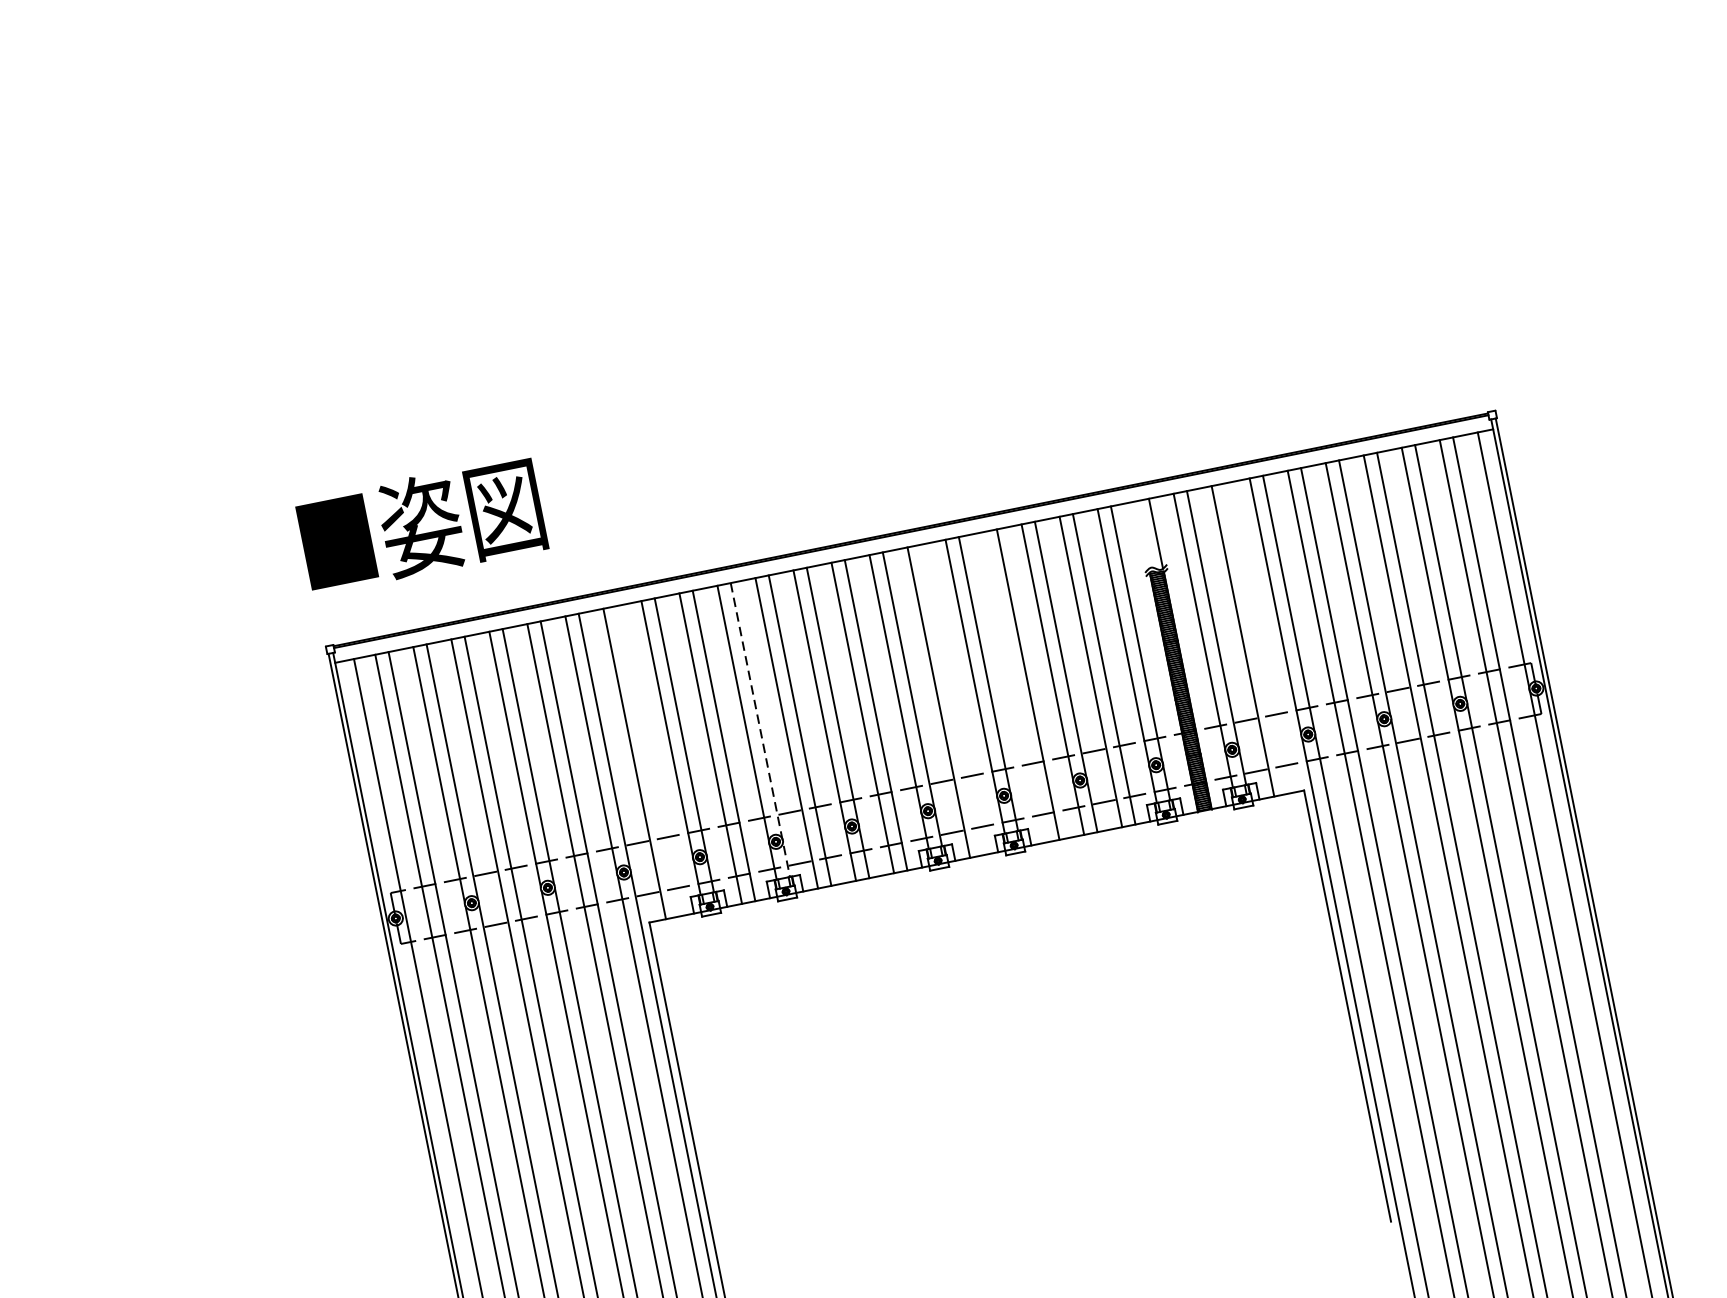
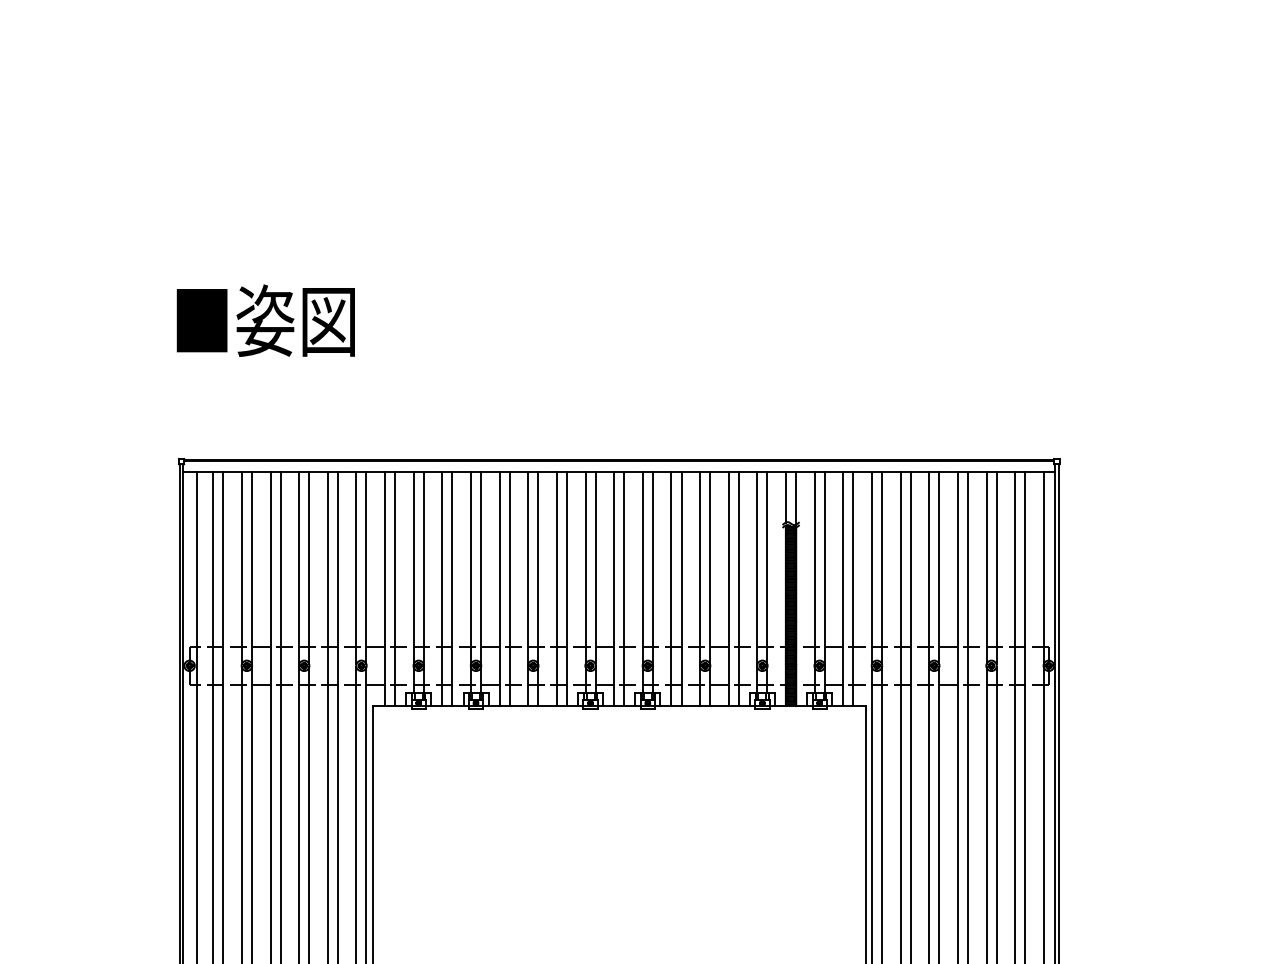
text: (421, 524) -> (265, 320), moved
line: (1142, 533) -> (786, 496), added
line: (1256, 638) -> (853, 588), added
line: (1014, 686) -> (671, 588), added
line: (952, 699) -> (624, 588), added
line: (760, 729) -> (481, 582), dashed -> solid
line: (648, 760) -> (395, 588), added

